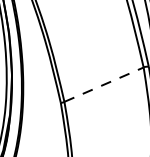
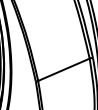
line: (104, 84) -> (64, 69), dashed -> solid

